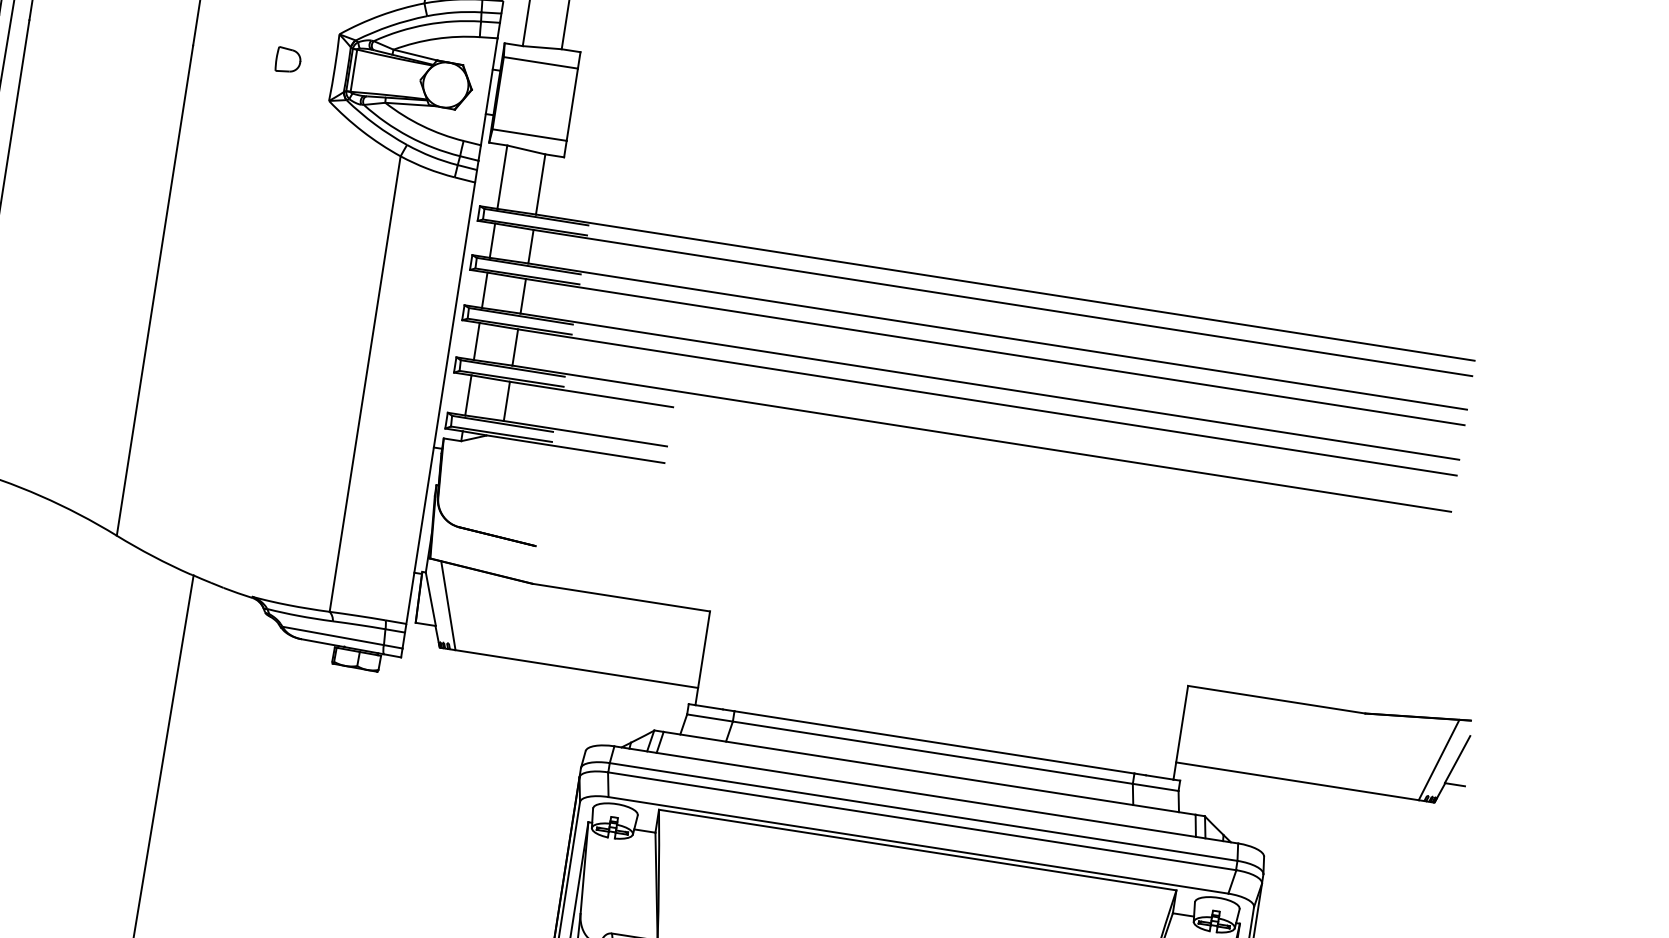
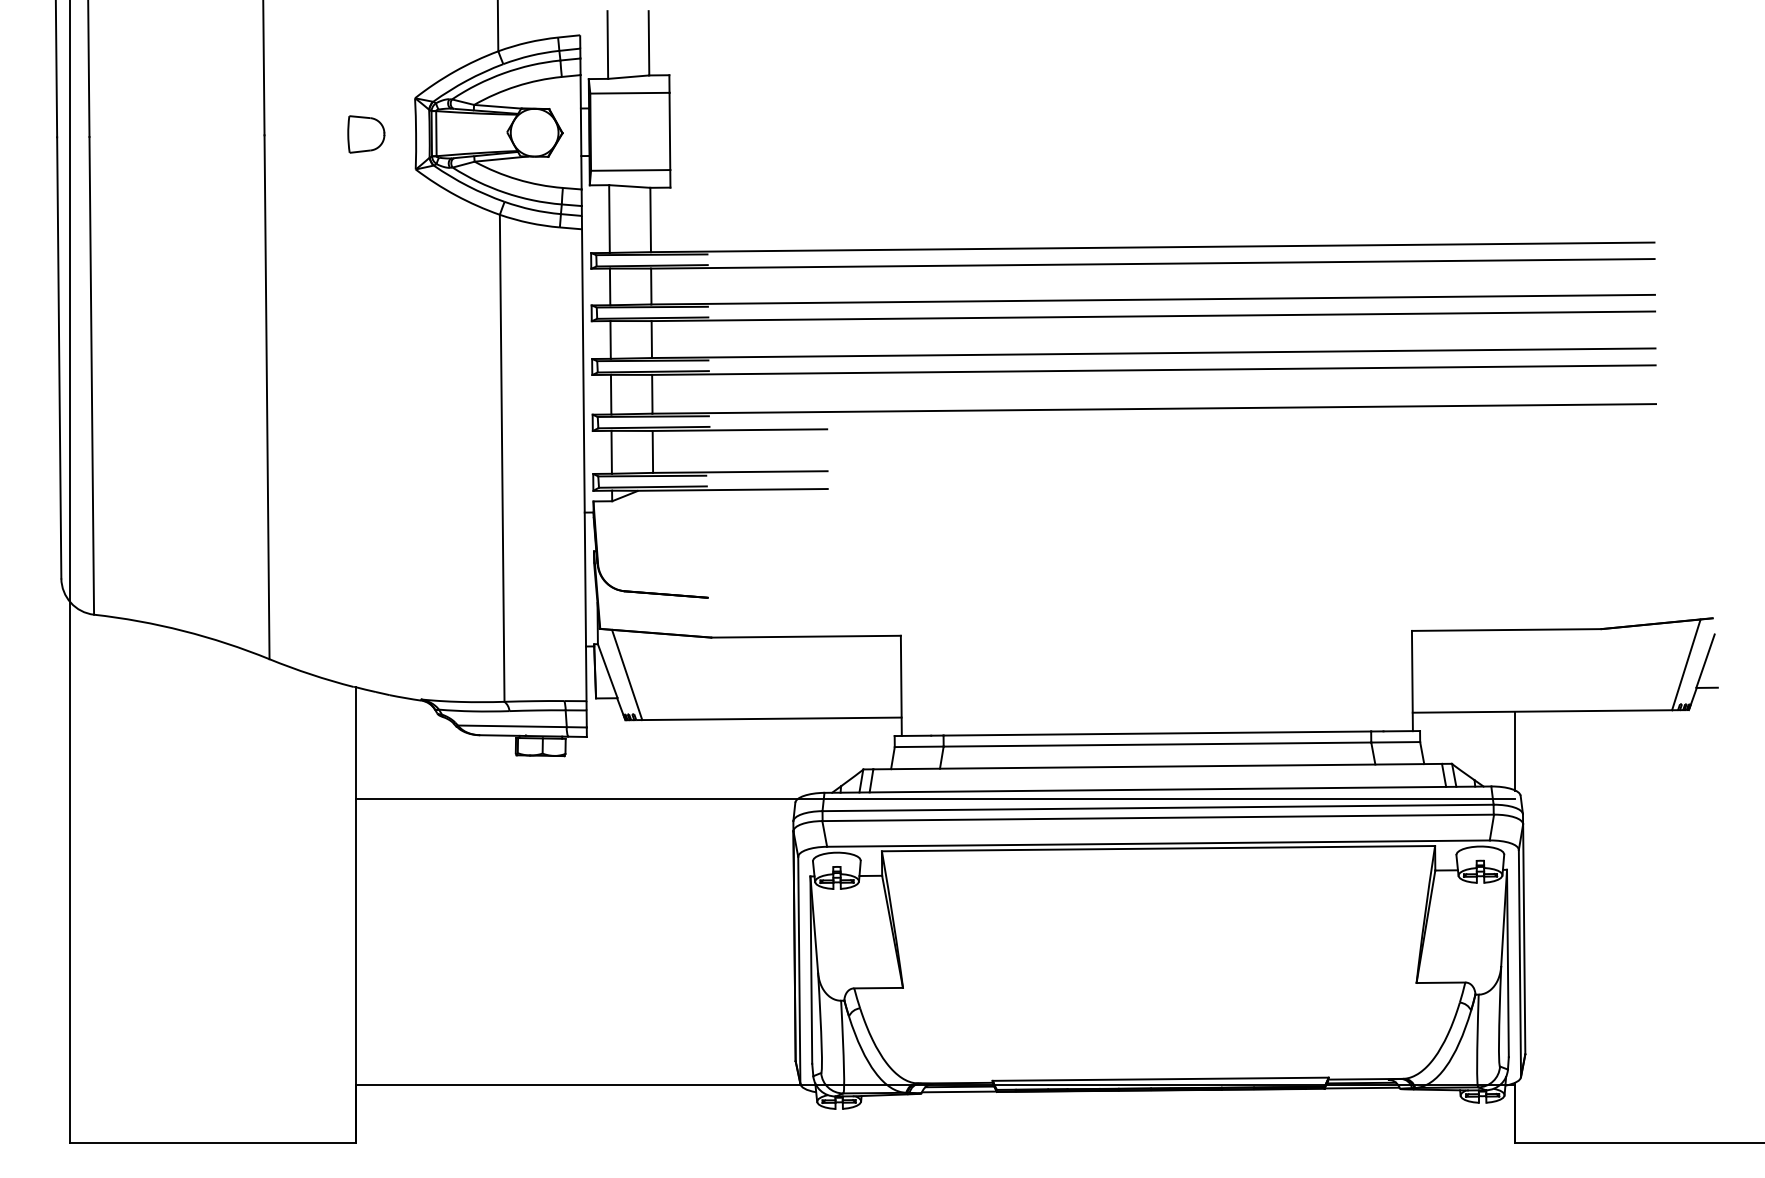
part: (288, 60) -> (366, 134), size x1.43
line: (717, 769) -> (935, 799), added
line: (1266, 813) -> (1515, 750), added

